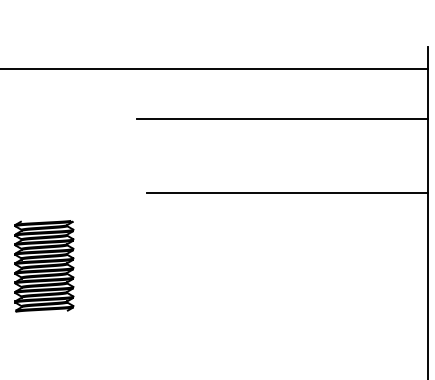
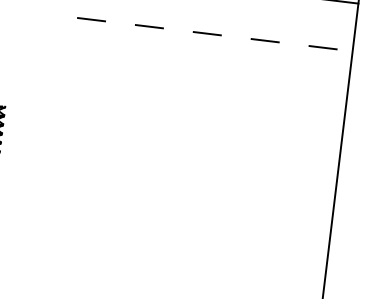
line: (282, 119) -> (215, 34), solid -> dashed
line: (286, 192) -> (210, 104), removed

